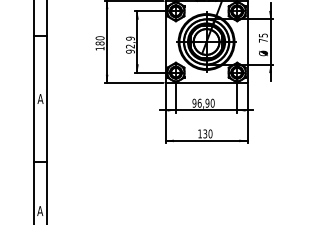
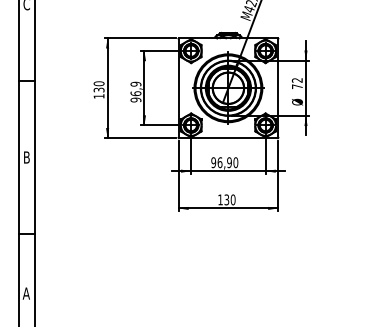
text: (262, 35) -> (296, 80), 75 -> 72
text: (99, 43) -> (98, 89), 180 -> 130
text: (130, 46) -> (135, 93), 92,9 -> 96,9
text: (40, 99) -> (26, 157), A -> B

